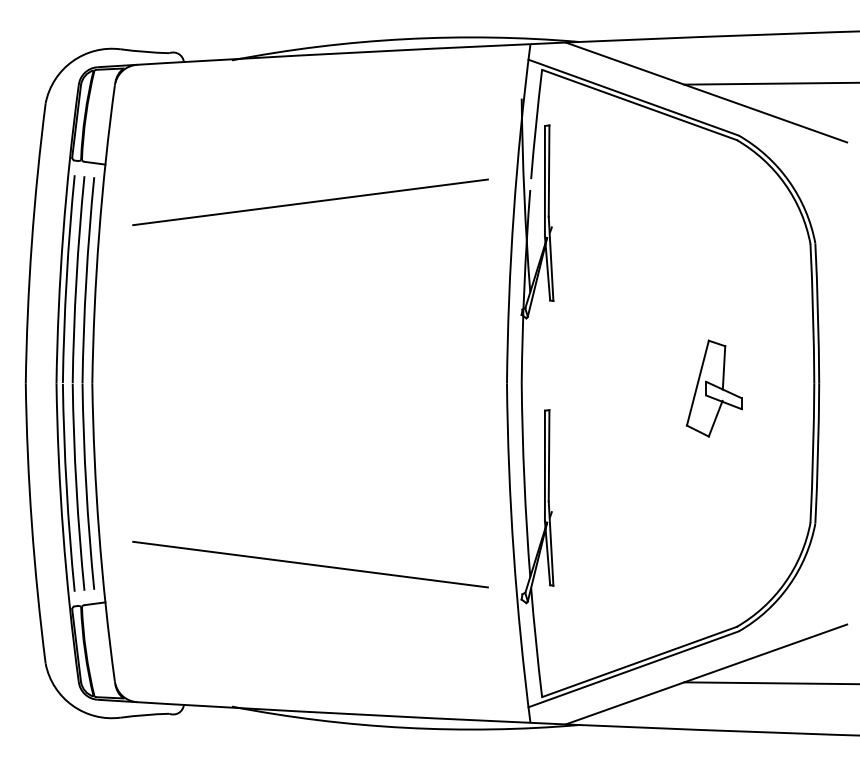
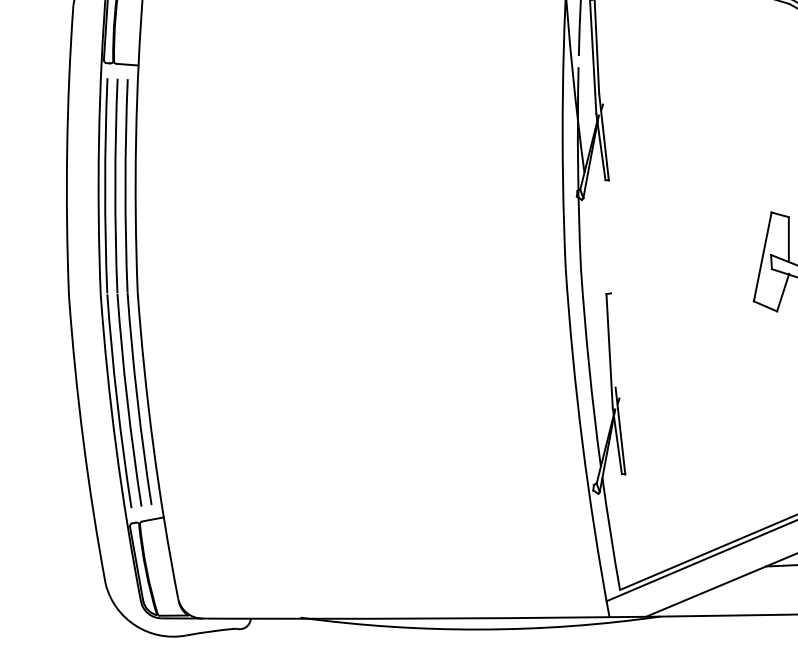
line: (310, 202) -> (352, 92), removed
line: (548, 455) -> (612, 340), removed
line: (310, 564) -> (373, 466), removed

